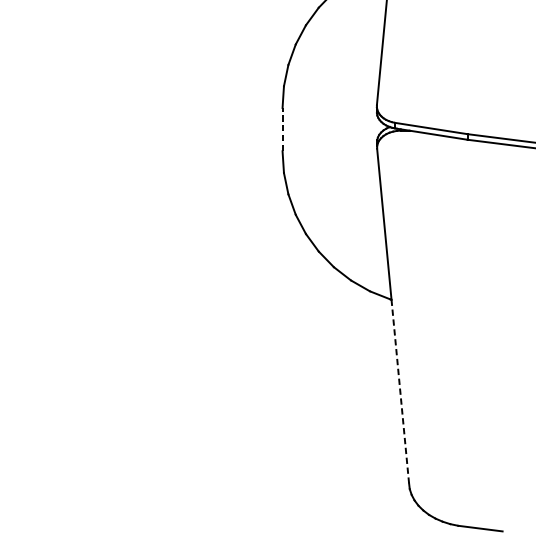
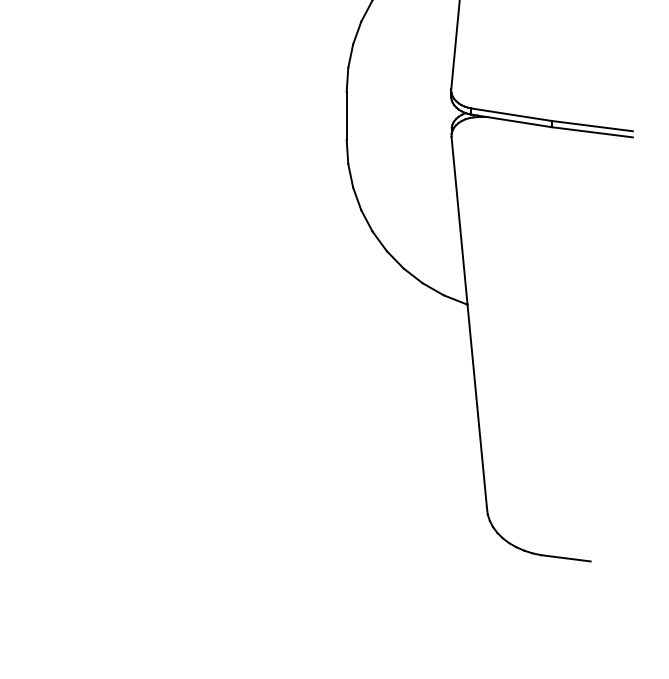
line: (282, 129) -> (346, 115), dashed -> solid
line: (400, 391) -> (477, 406), dashed -> solid

